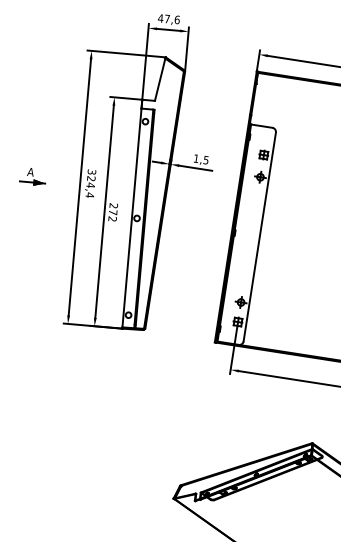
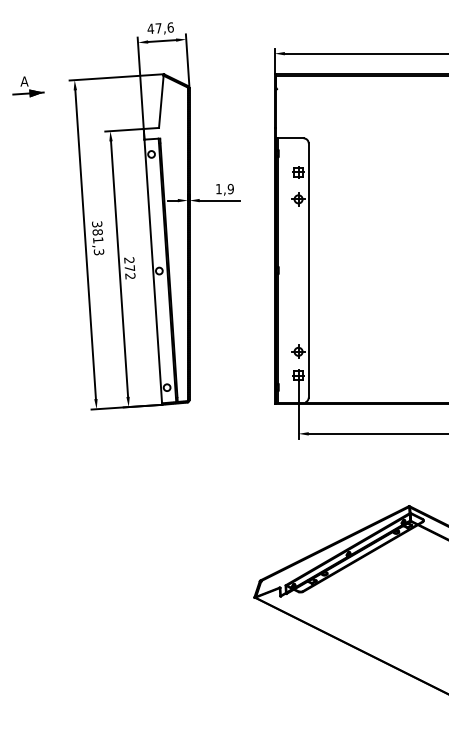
text: (205, 159) -> (230, 188), 1,5 -> 1,9
part: (33, 176) -> (28, 86), moved
text: (90, 187) -> (98, 242), 324,4 -> 381,3

